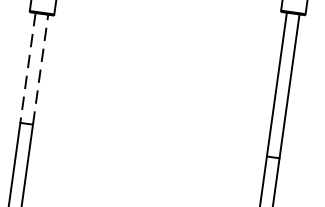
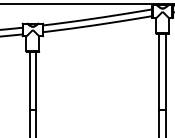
line: (27, 67) -> (29, 80), dashed -> solid
line: (41, 68) -> (36, 80), dashed -> solid

